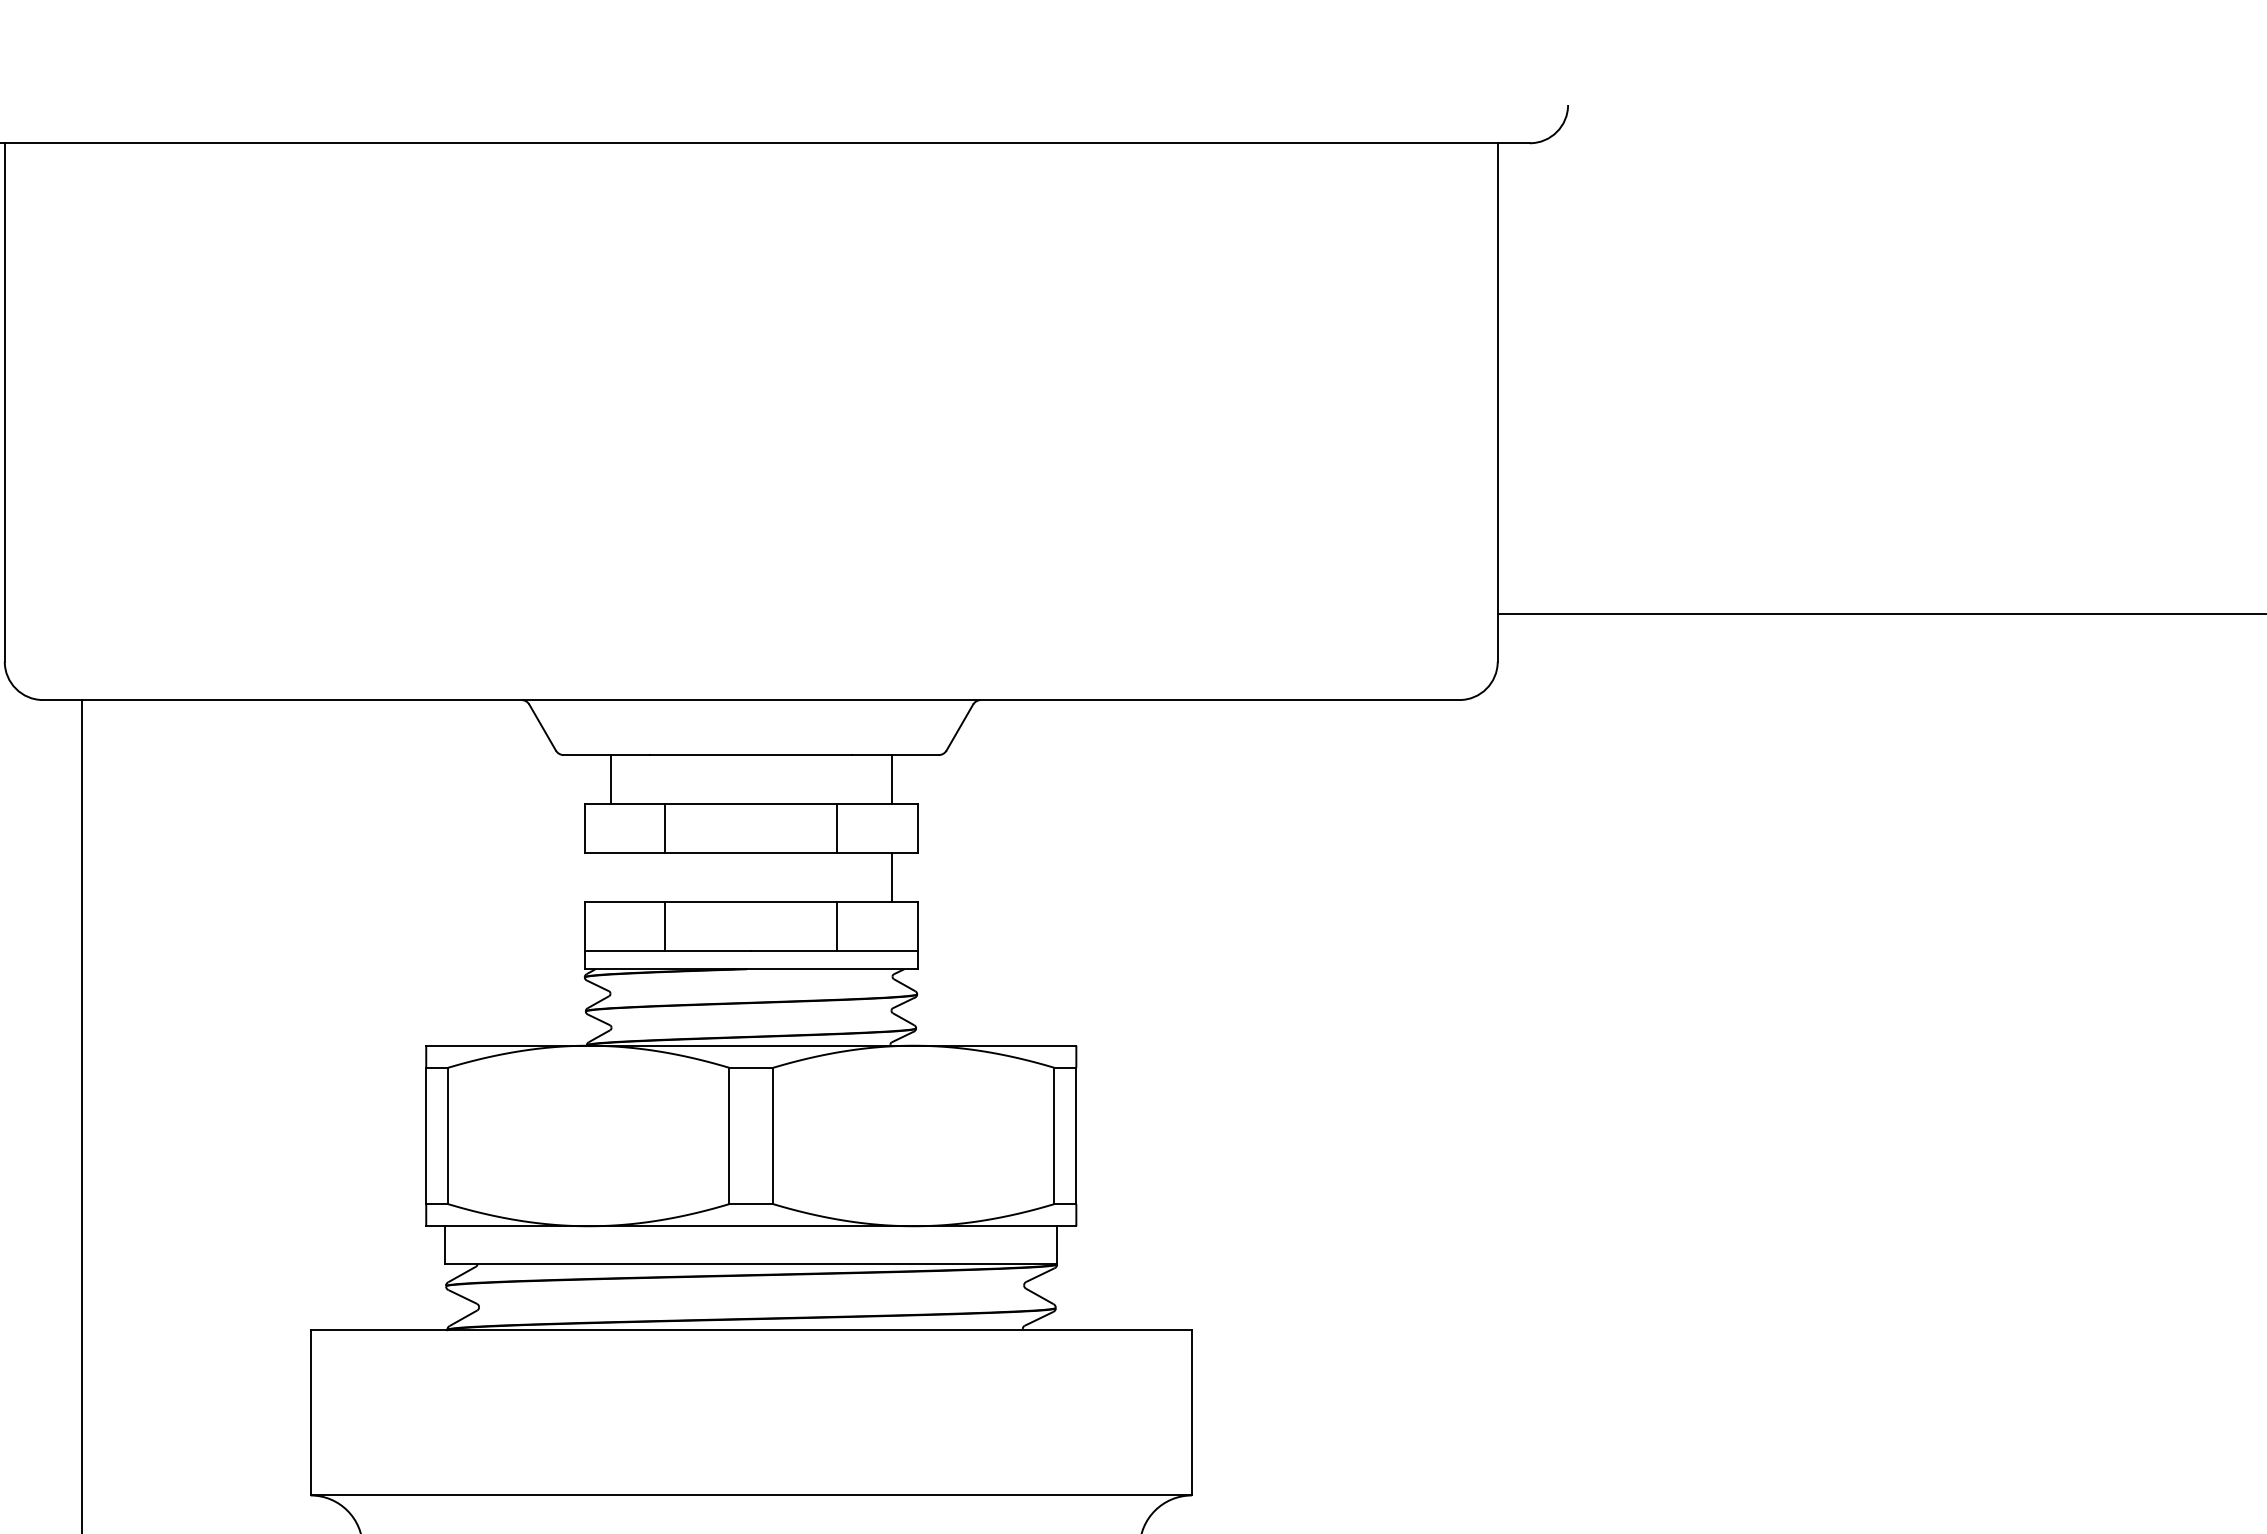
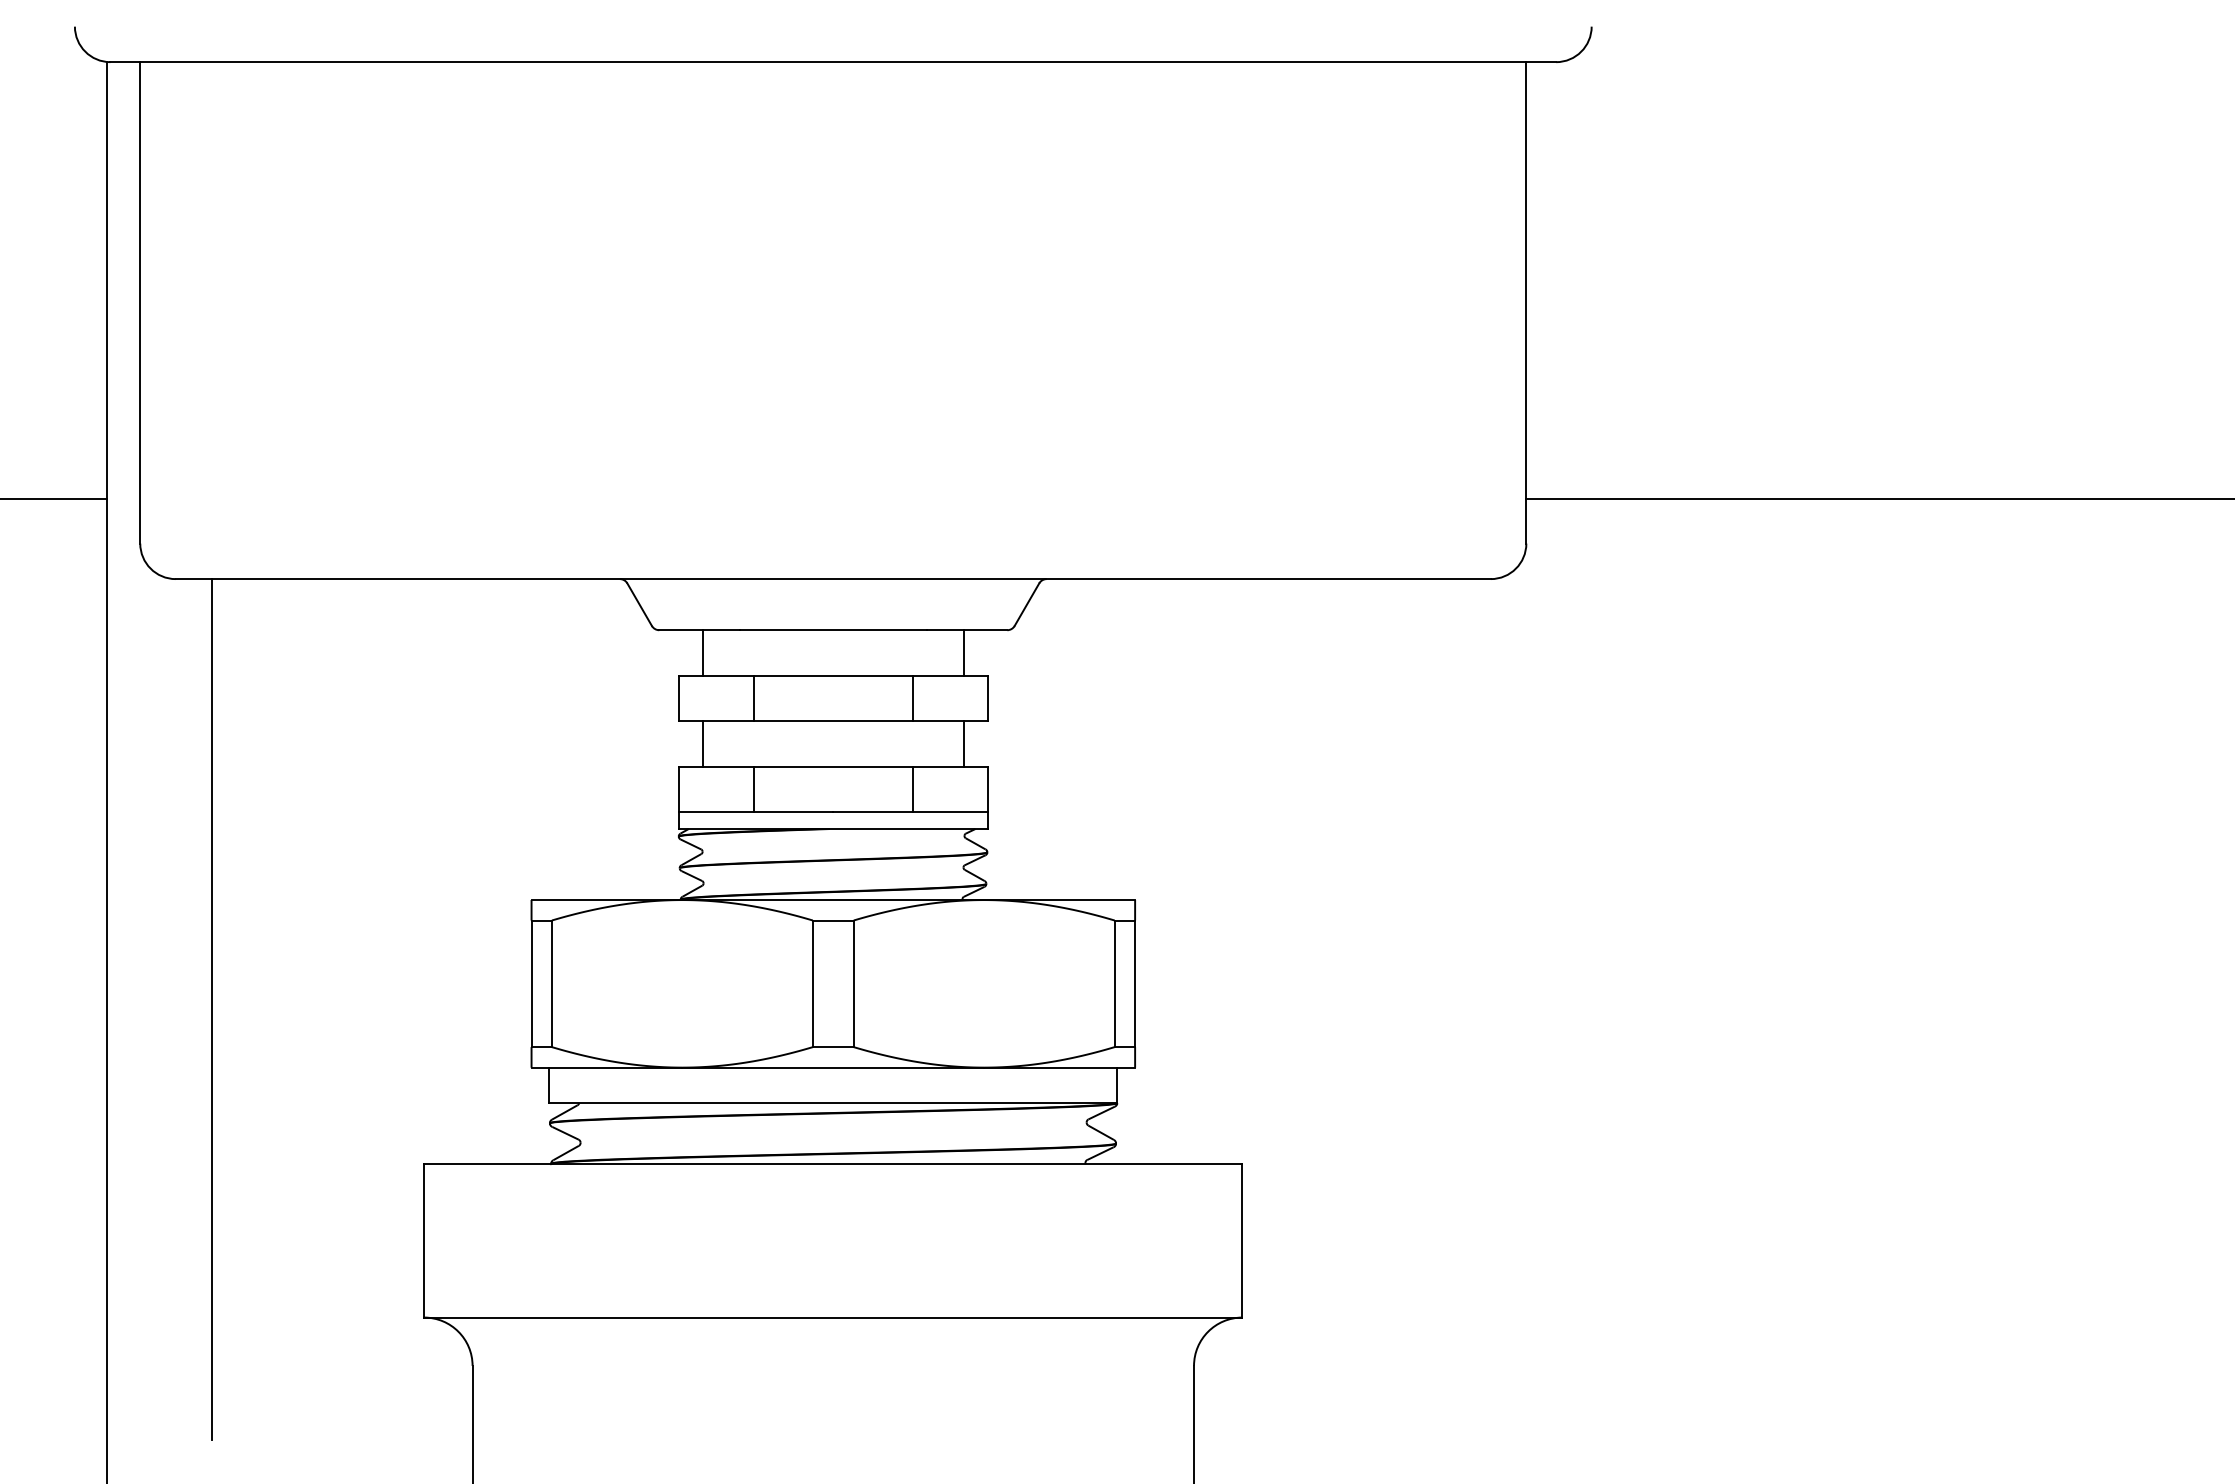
line: (610, 877) -> (702, 743), added

